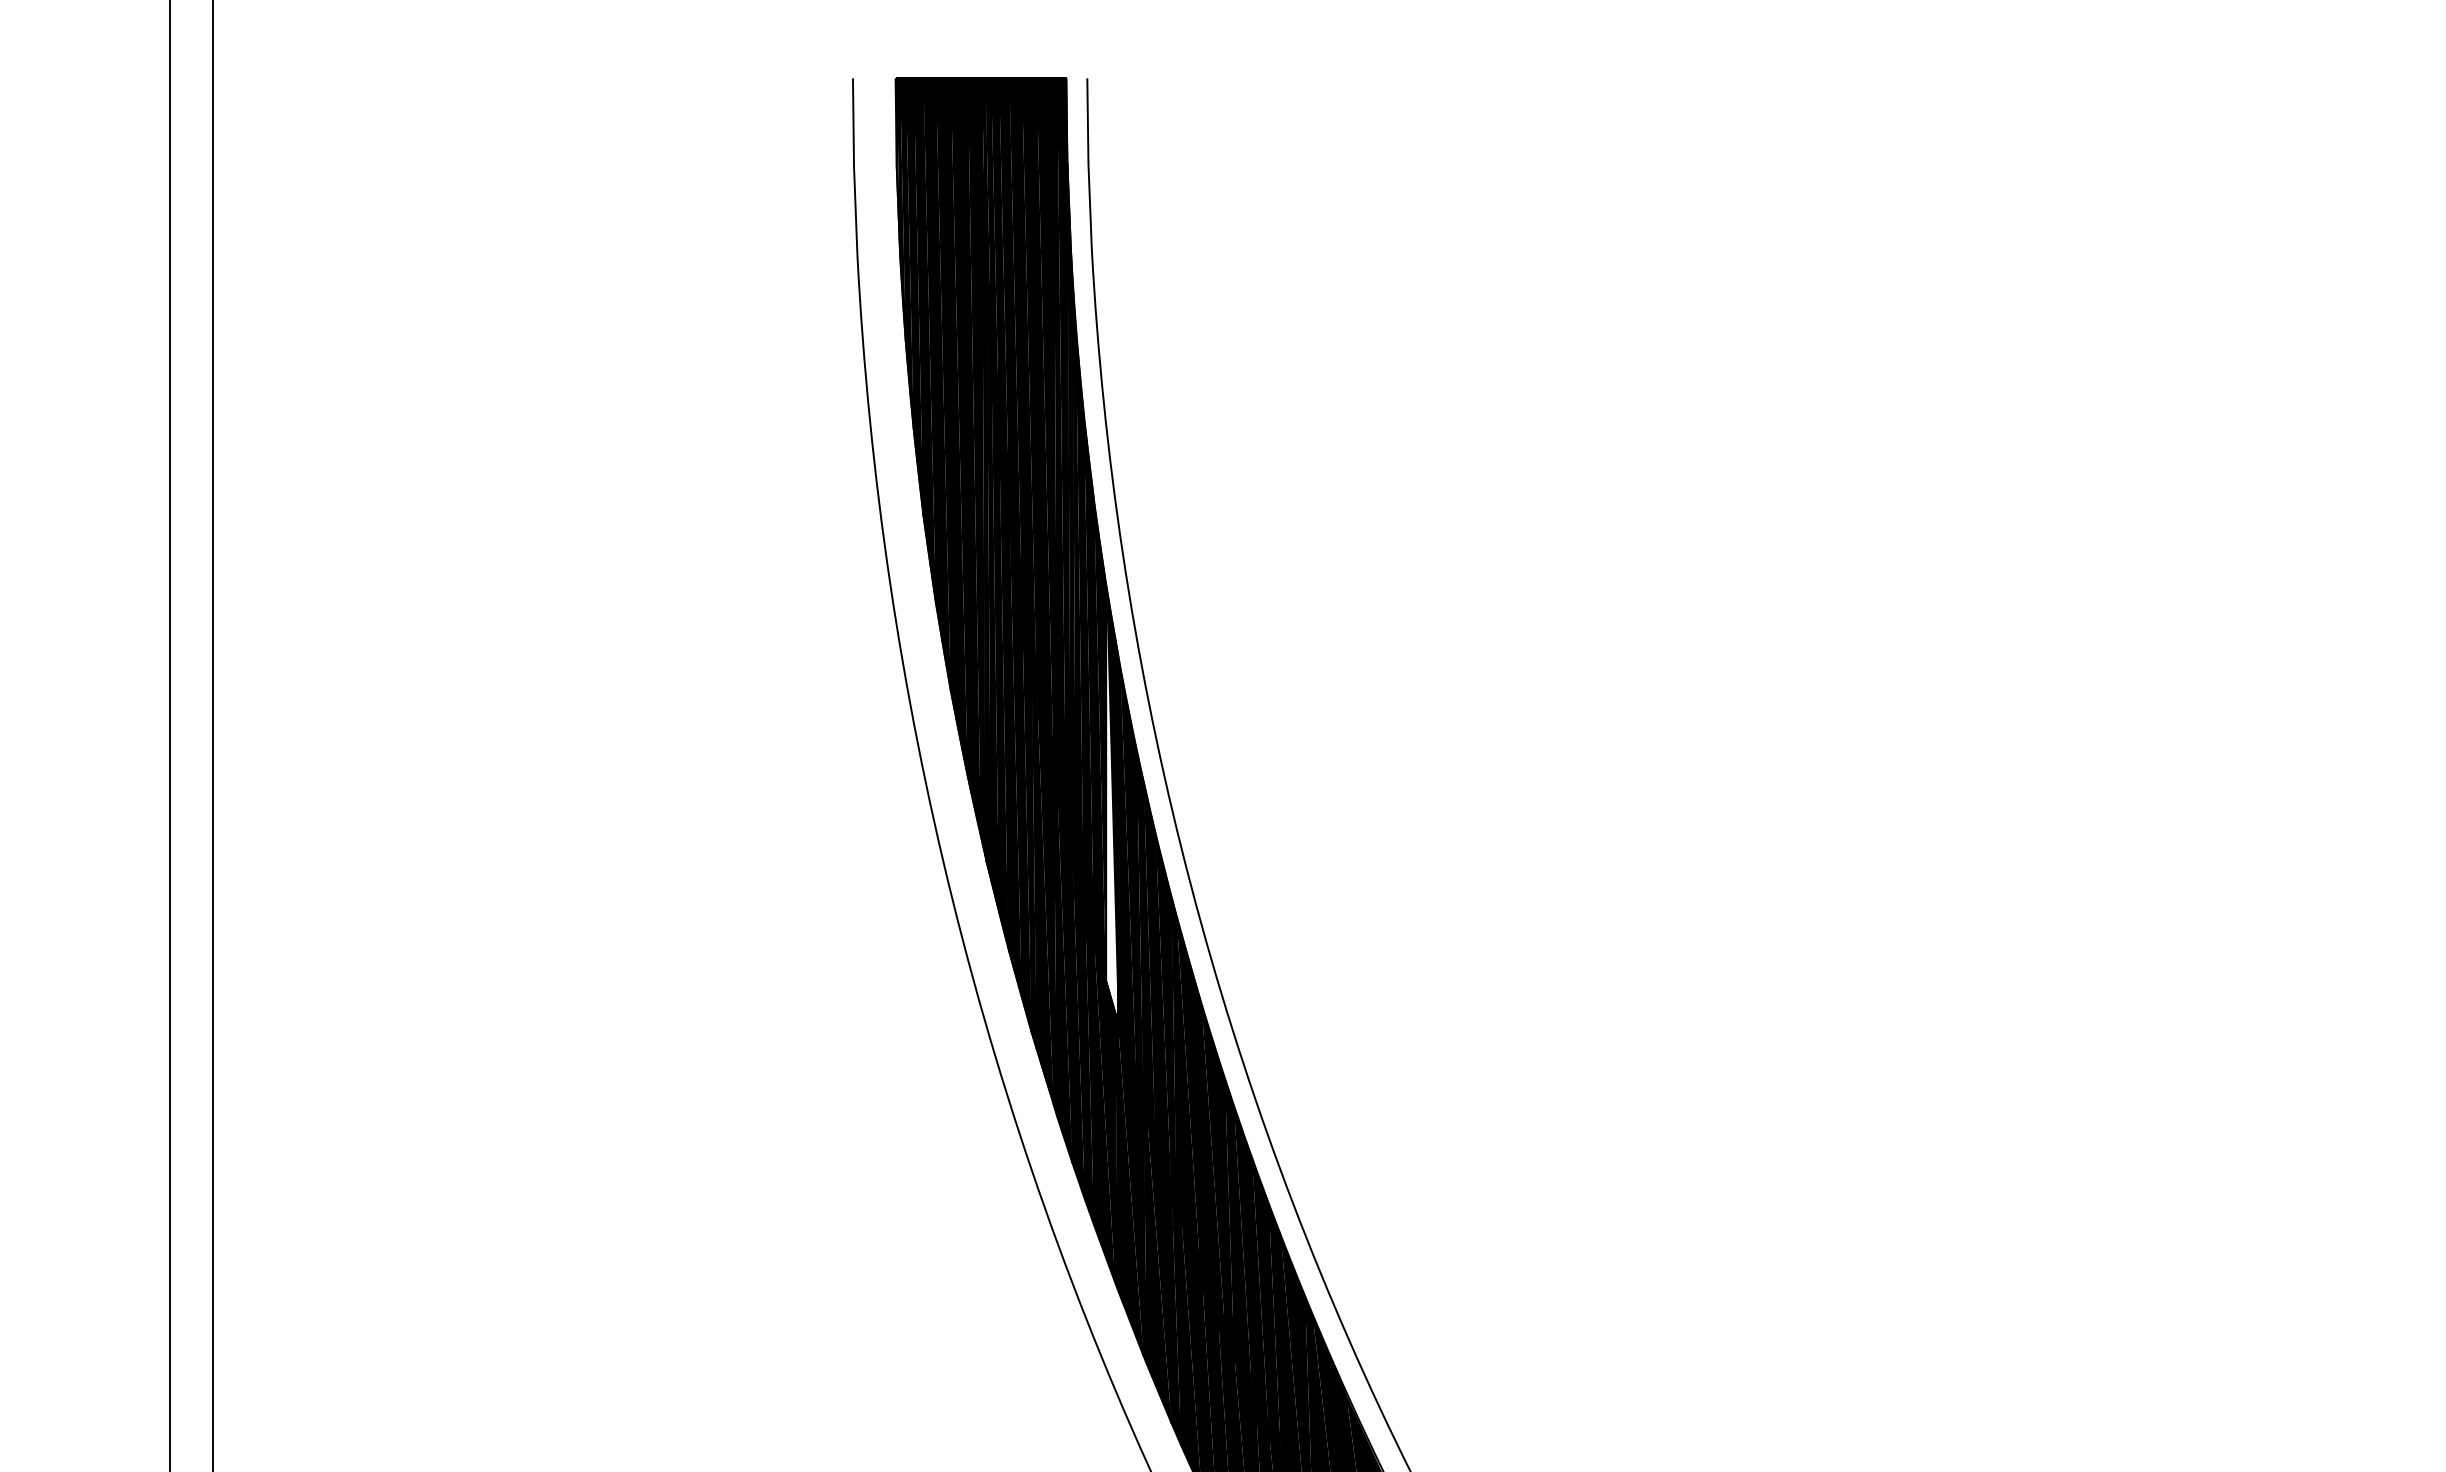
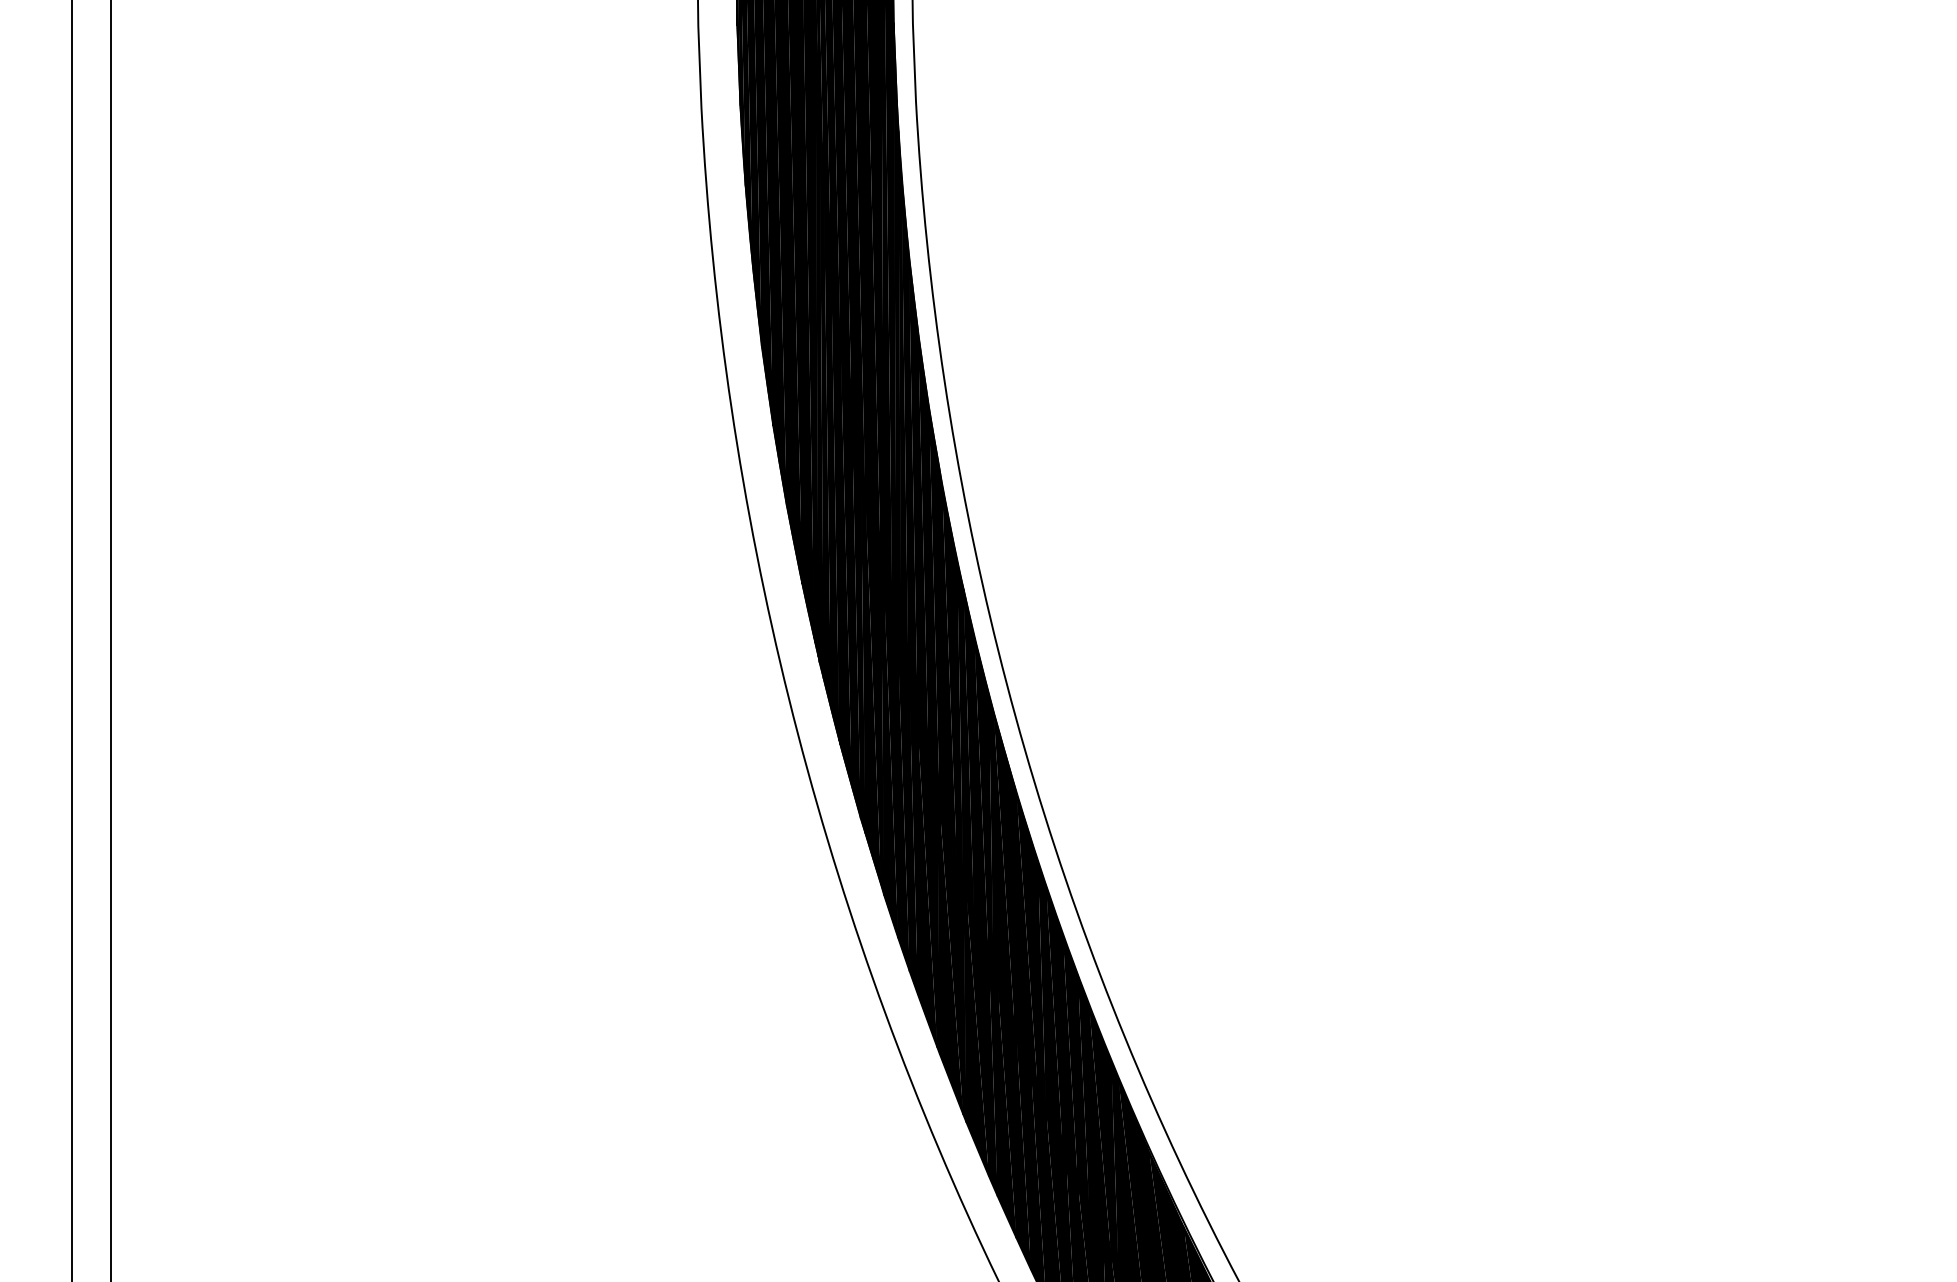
fill: (1112, 804) -> (934, 609), added

